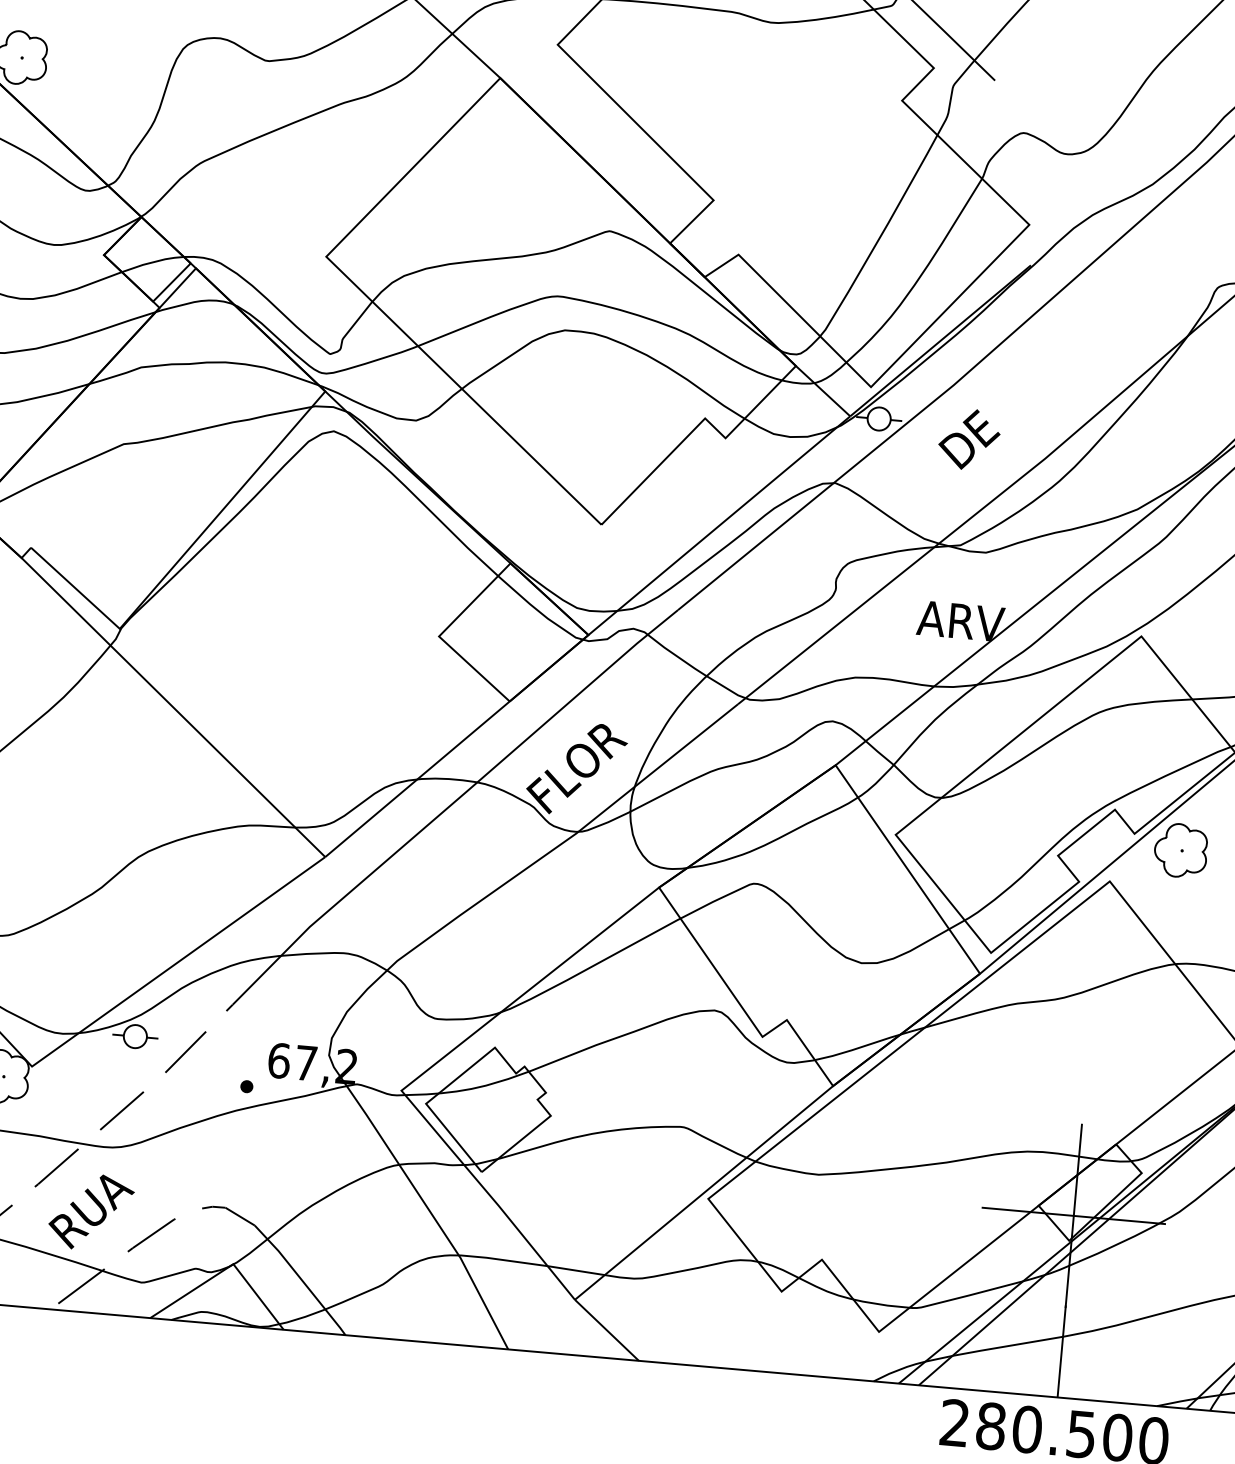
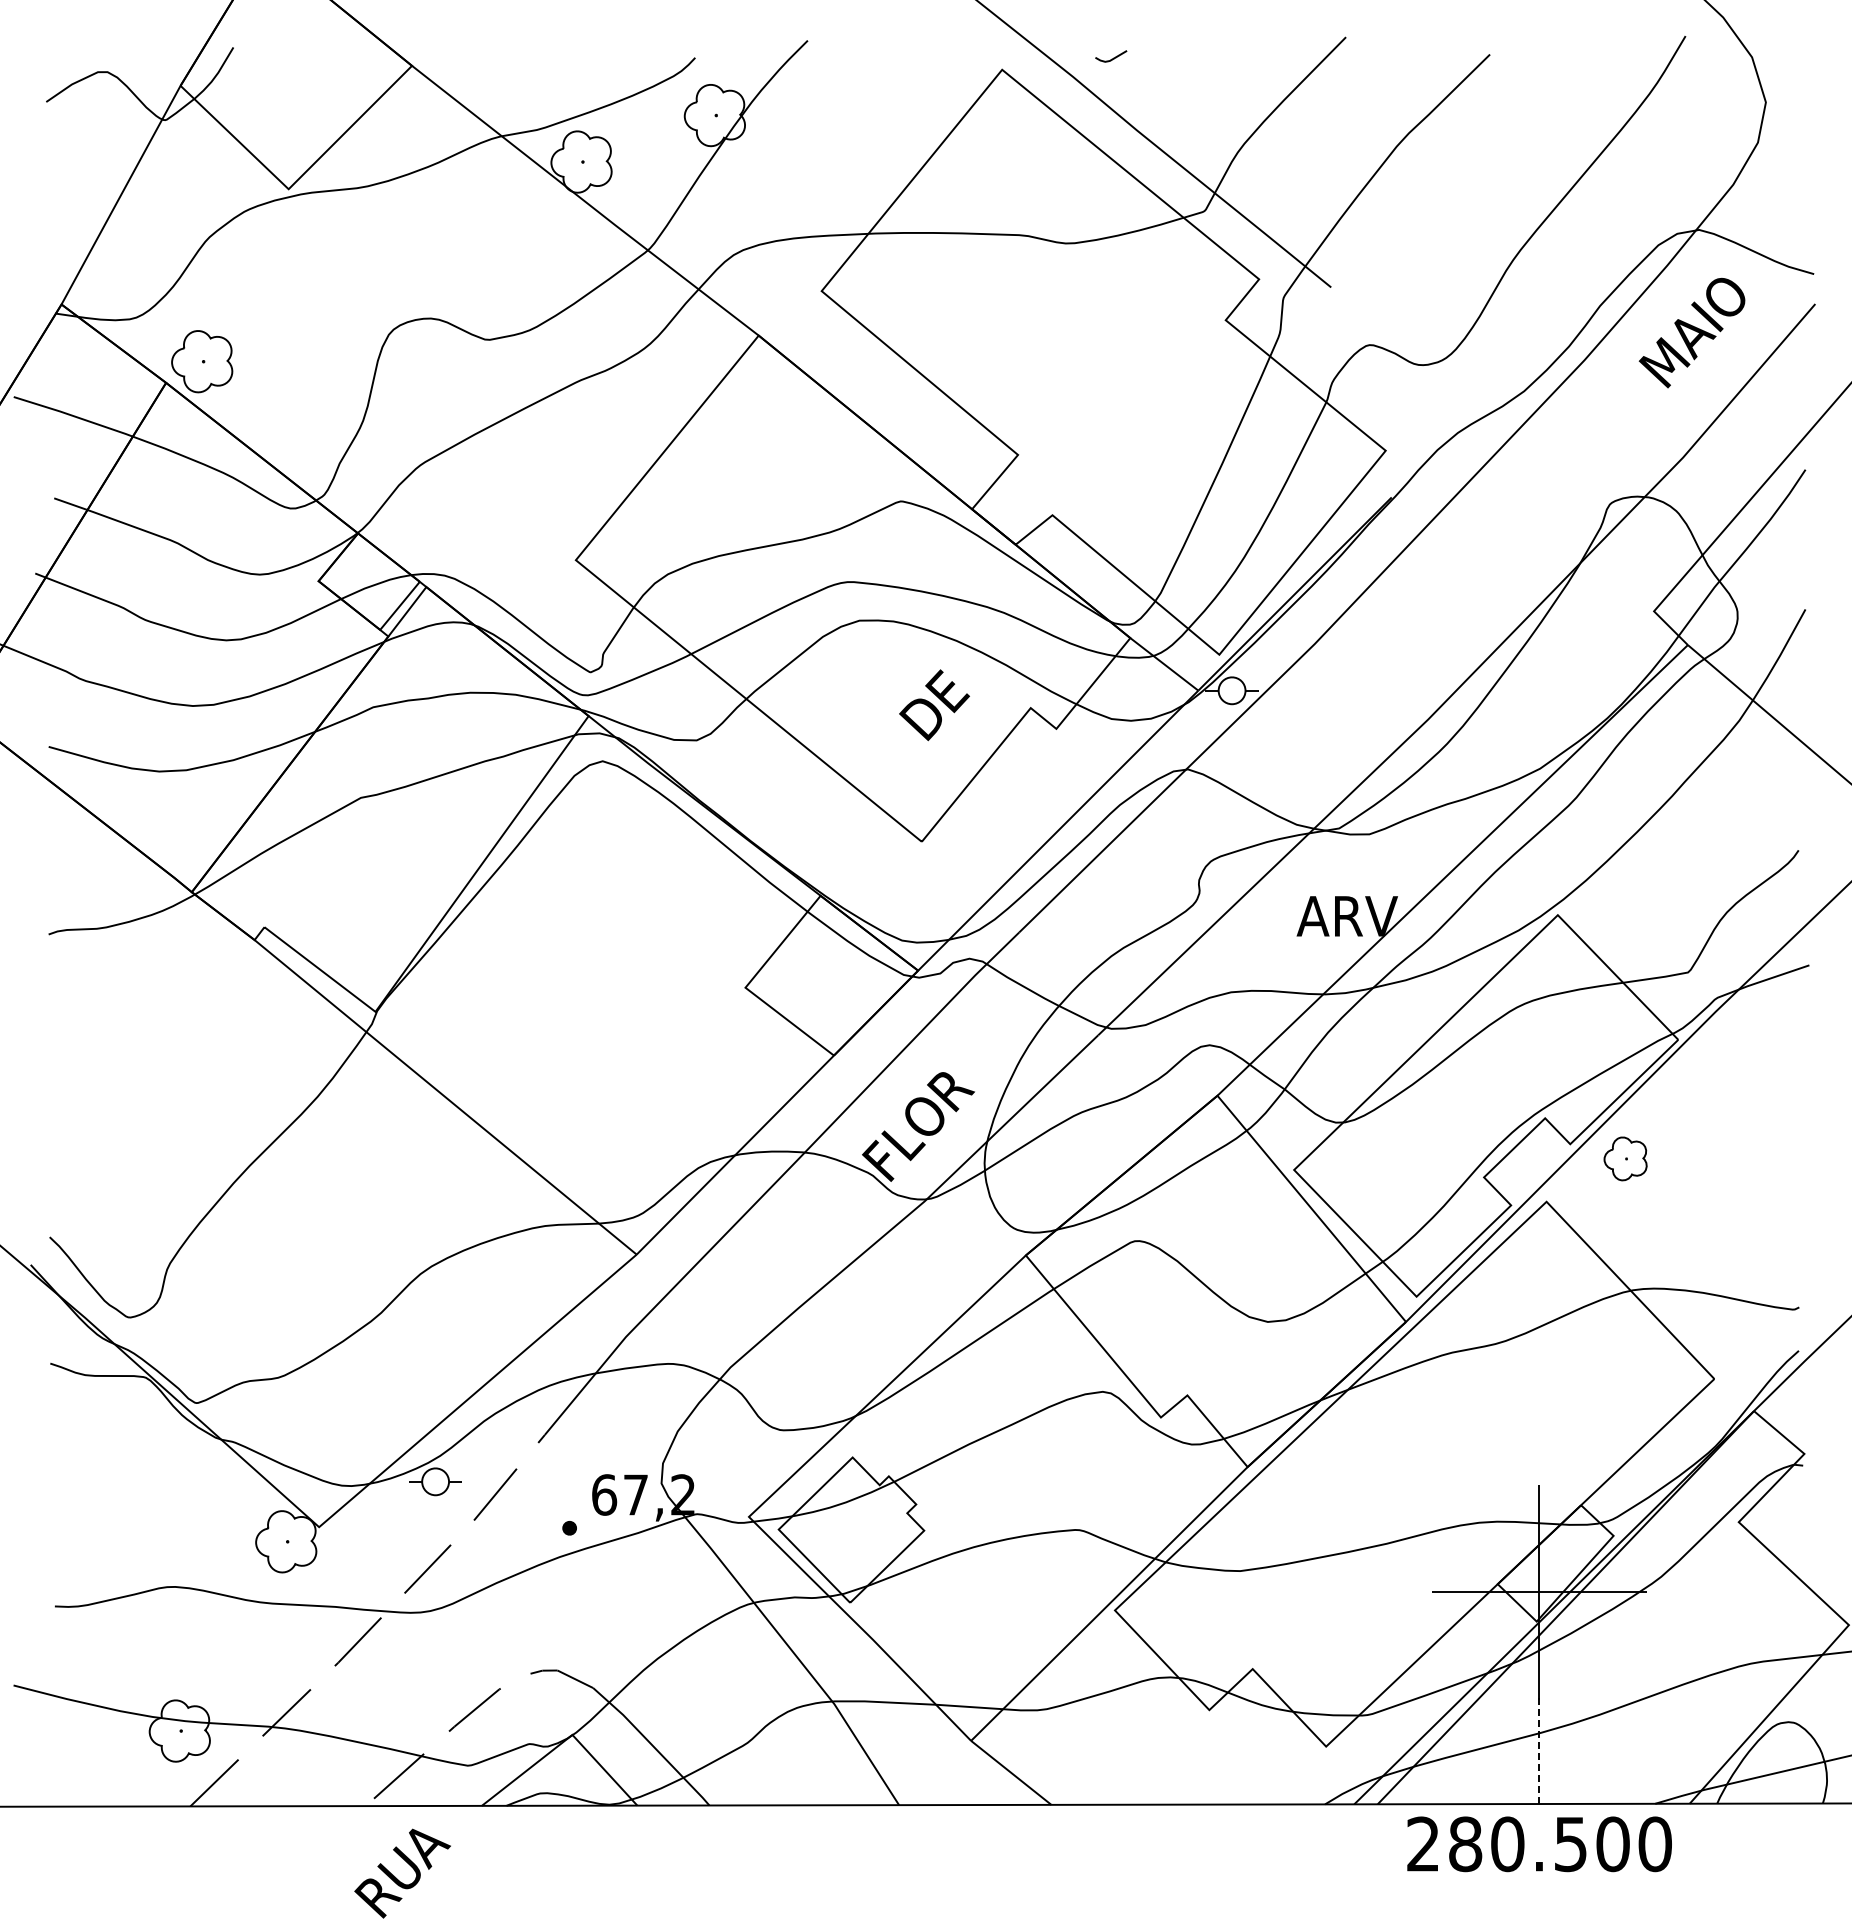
text: (969, 439) -> (934, 705), moved
part: (1180, 850) -> (1625, 1158), size x0.7
text: (91, 1212) -> (402, 1873), moved
line: (1061, 1351) -> (1539, 1750), solid -> dashed

